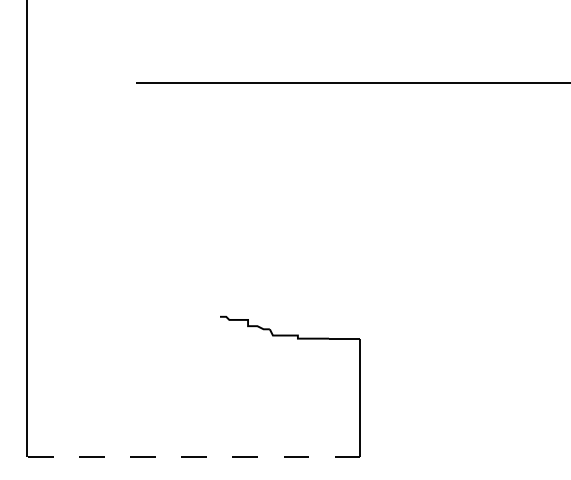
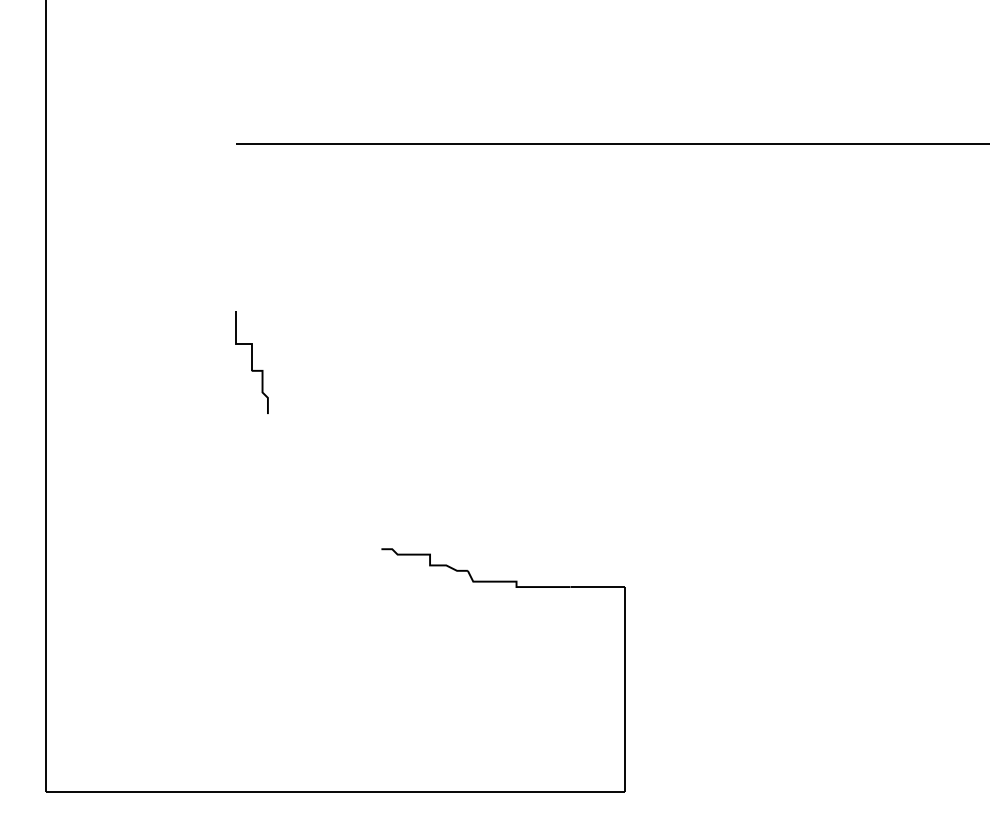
part: (145, 209) -> (252, 363), added
line: (193, 457) -> (335, 793), dashed -> solid

